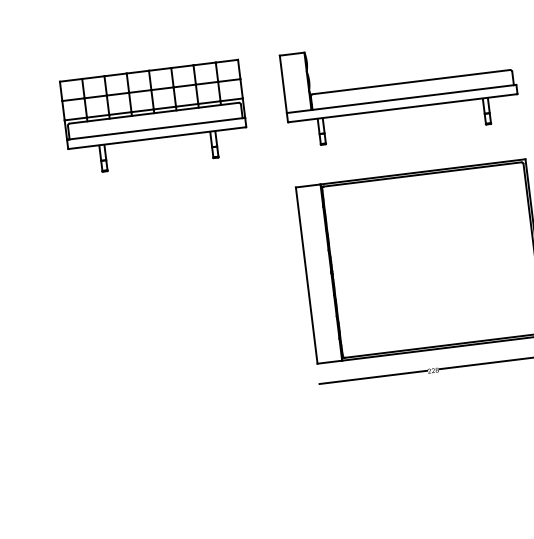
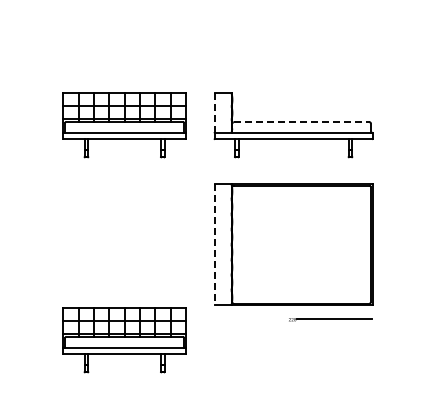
line: (411, 82) -> (301, 122), solid -> dashed
line: (283, 85) -> (214, 113), solid -> dashed
line: (306, 275) -> (214, 244), solid -> dashed
line: (373, 377) -> (251, 319), removed
part: (193, 430) -> (124, 340), added

